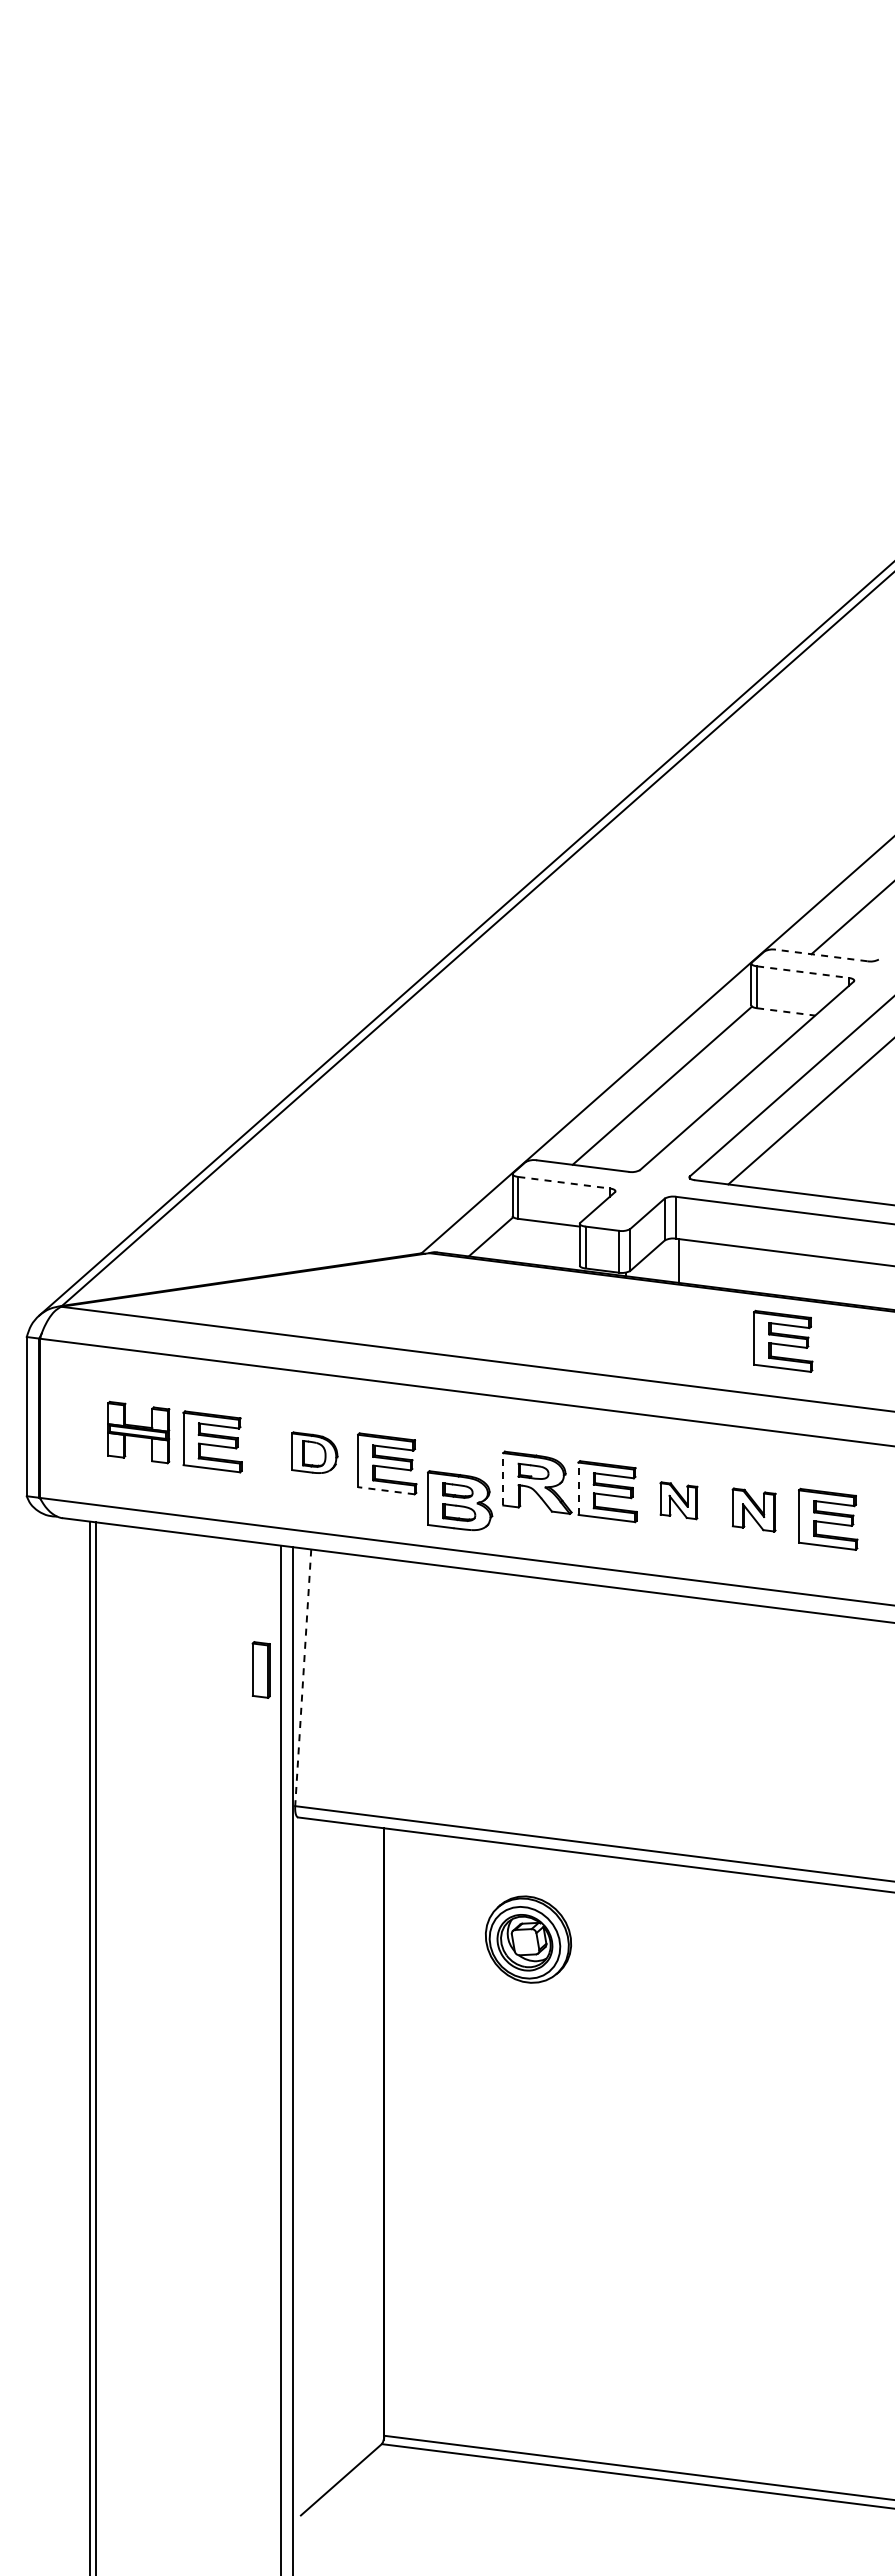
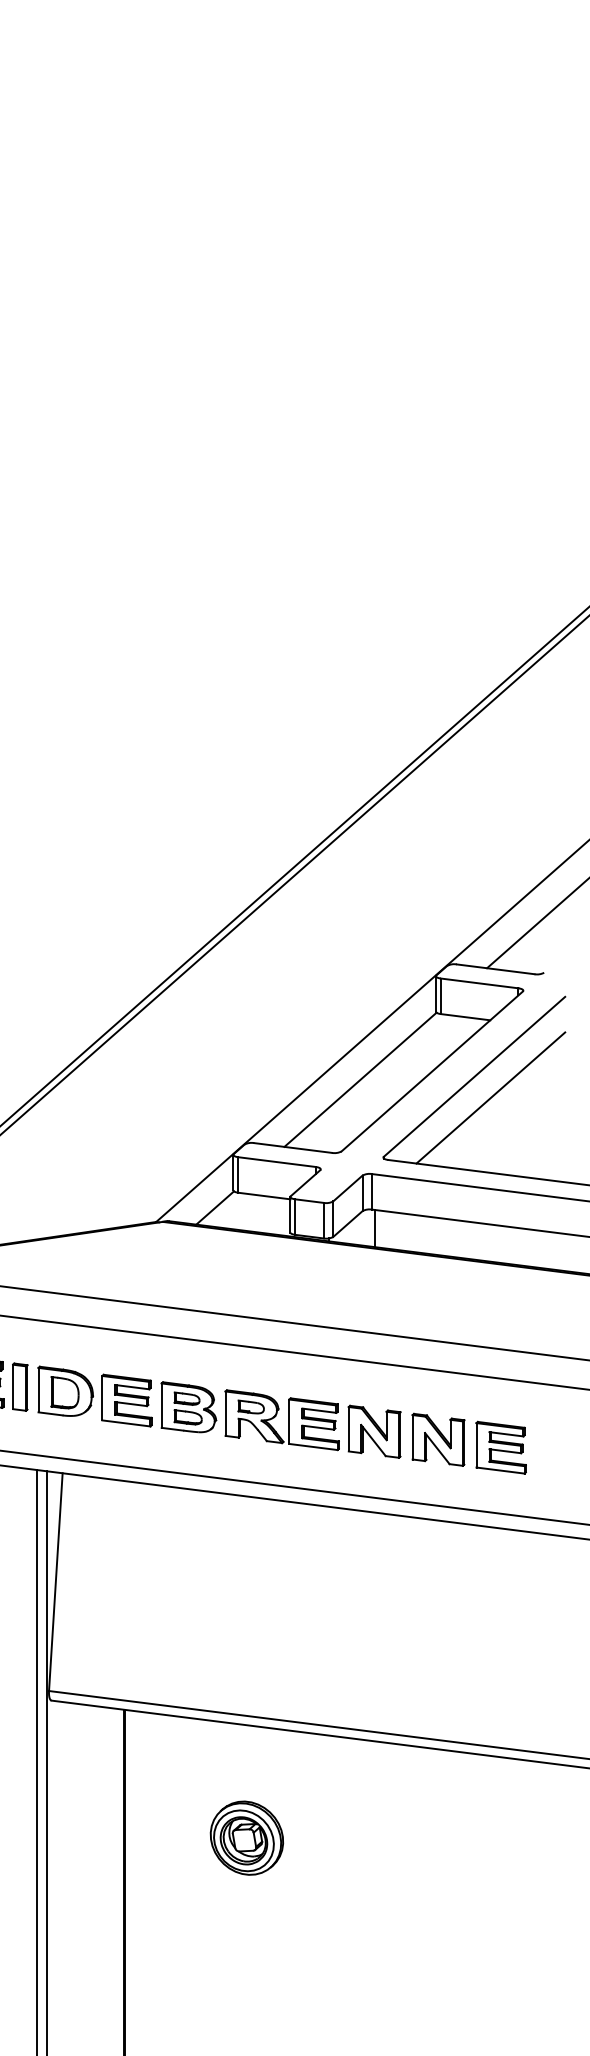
line: (821, 955) -> (495, 969), dashed -> solid
line: (803, 972) -> (480, 983), dashed -> solid
line: (786, 1011) -> (465, 1016), dashed -> solid
line: (564, 1182) -> (277, 1161), dashed -> solid
part: (783, 1340) -> (463, 1295), removed
part: (314, 1452) -> (65, 1390), size x1.43
line: (503, 1478) -> (225, 1413), dashed -> solid
line: (578, 1488) -> (289, 1421), dashed -> solid
line: (386, 1490) -> (126, 1423), dashed -> solid
part: (460, 1500) -> (189, 1407), moved
part: (678, 1500) -> (374, 1431), size x1.67
part: (753, 1509) -> (437, 1439), size x1.43
part: (260, 1669) -> (19, 1386), moved
line: (303, 1677) -> (56, 1581), dashed -> solid
part: (528, 1939) -> (246, 1838), moved

